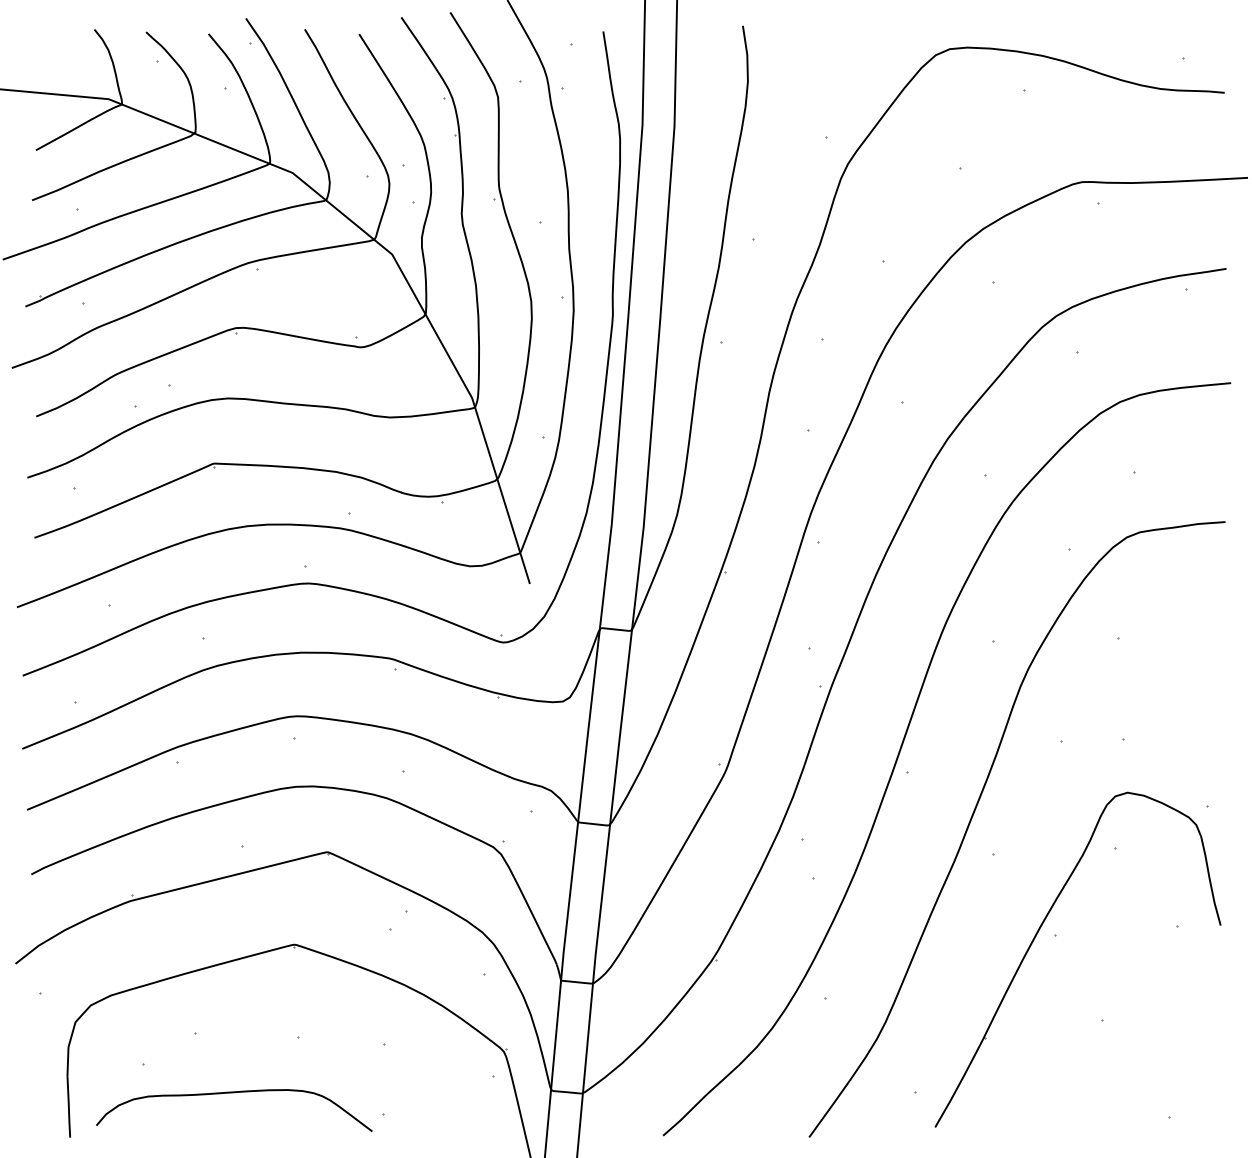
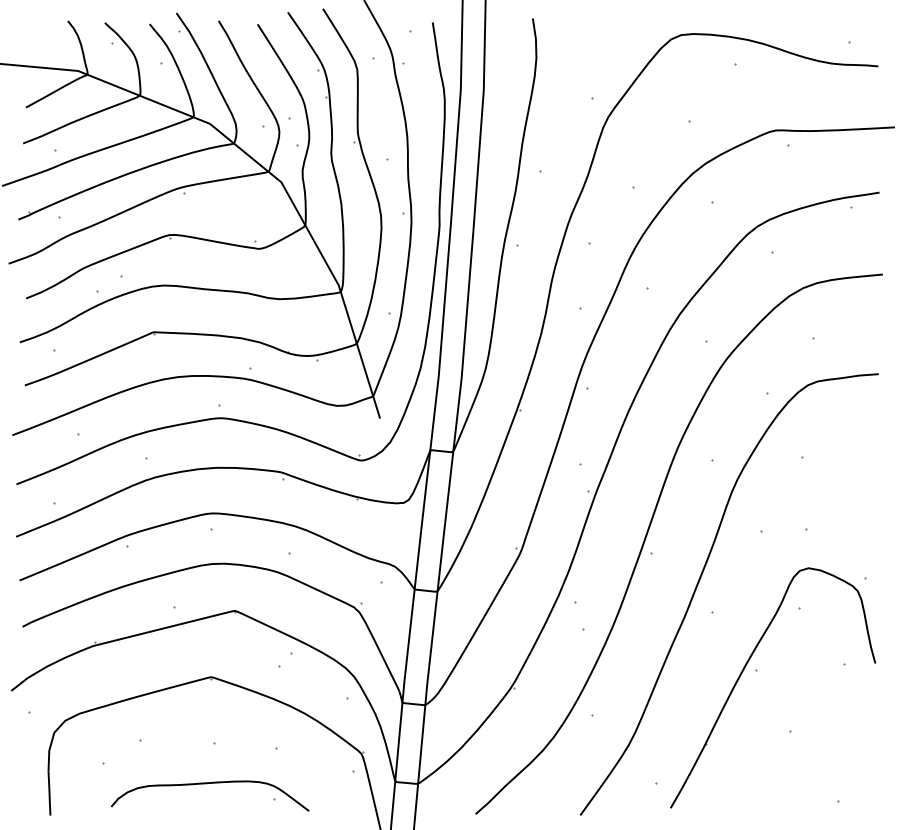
curve: (230, 1094) -> (207, 784), moved

